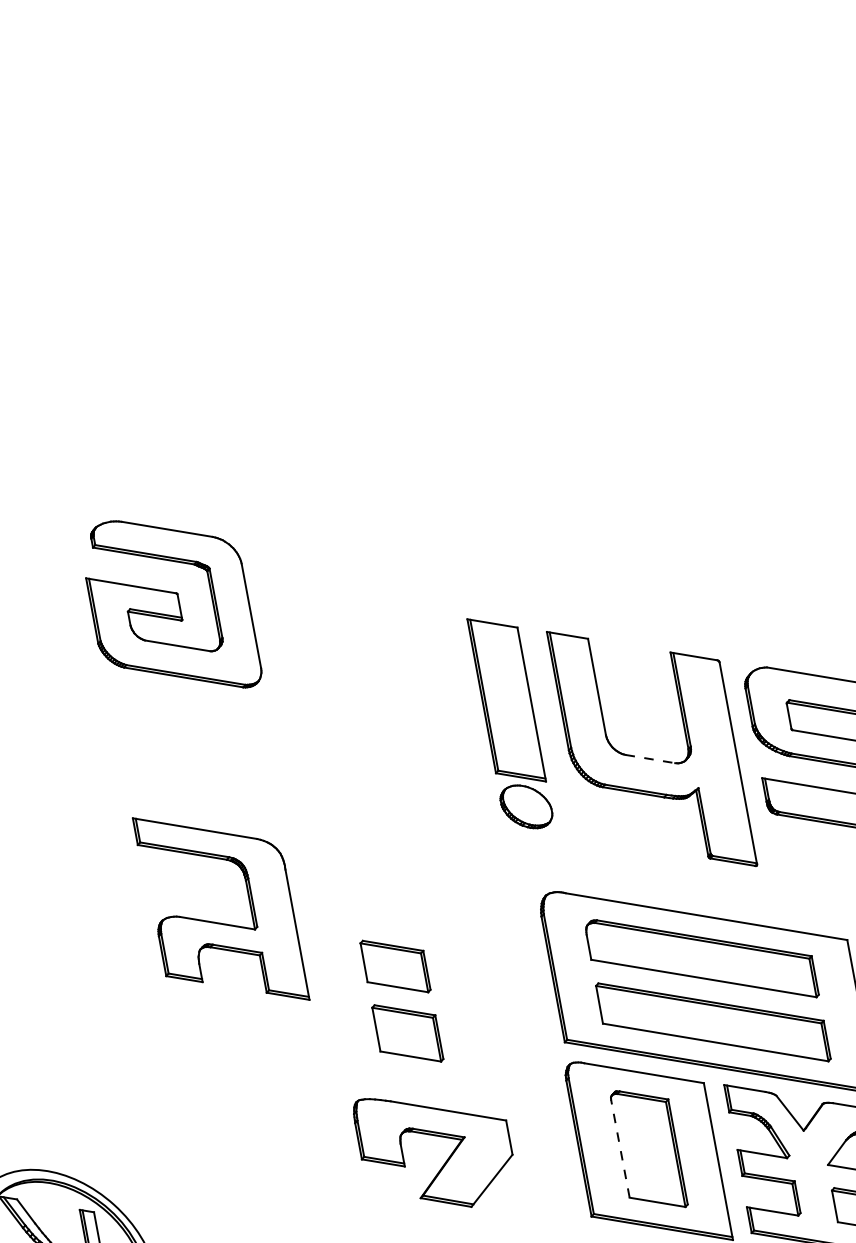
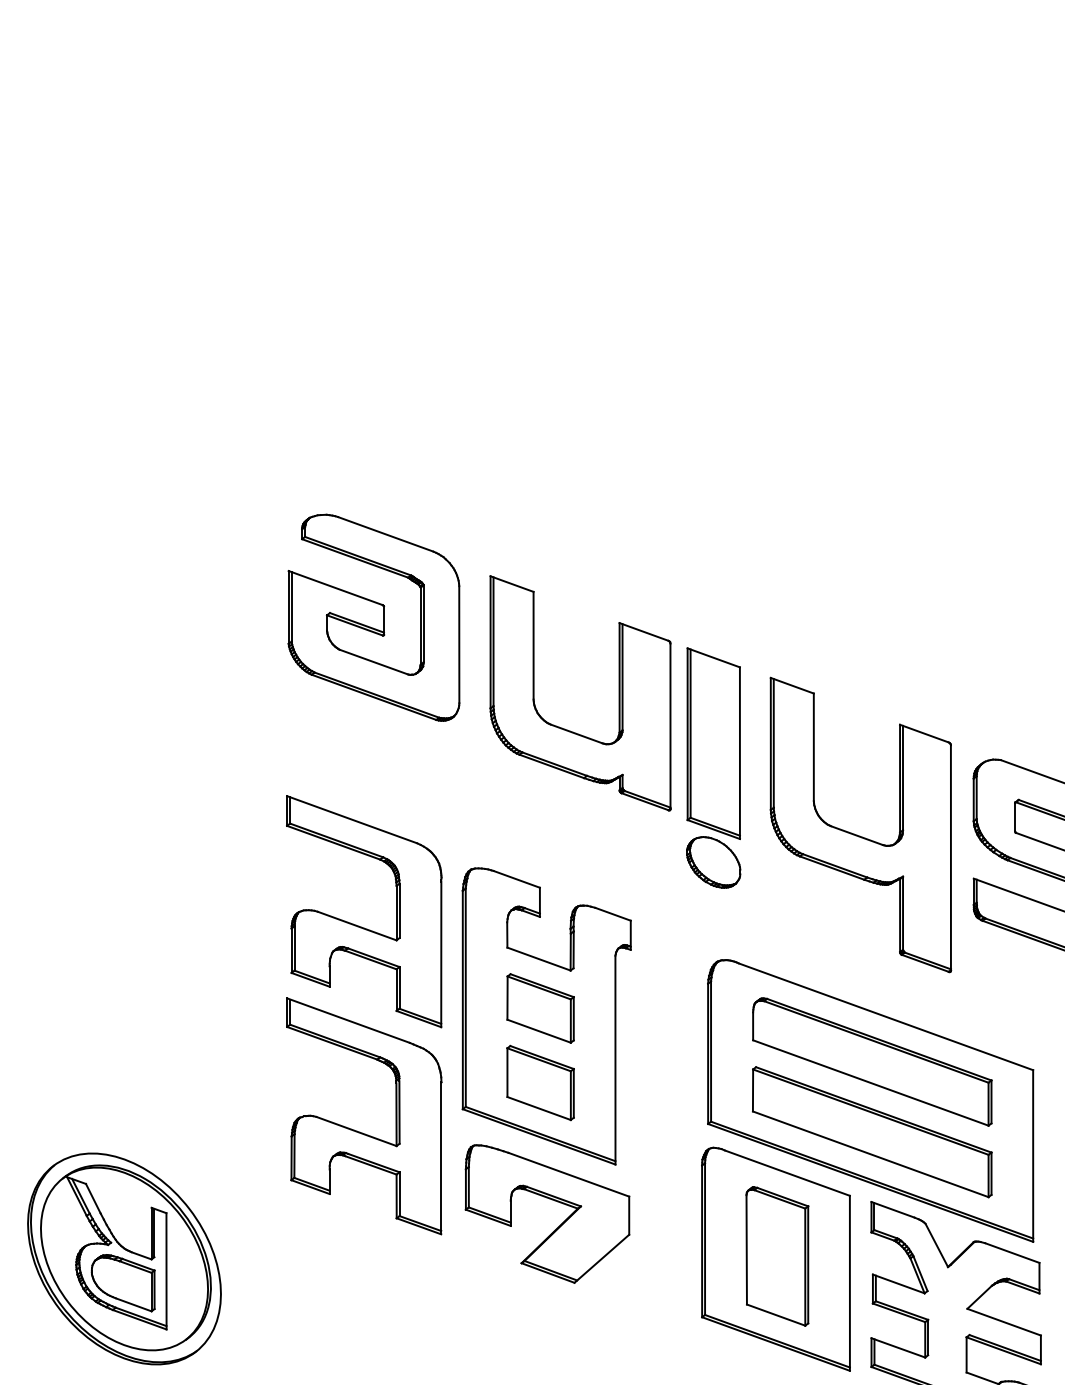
part: (169, 605) -> (373, 617), moved
part: (412, 671) -> (618, 693), added
line: (649, 759) -> (856, 835), dashed -> solid
part: (402, 972) -> (546, 1016), added
part: (251, 1106) -> (357, 1130), added
line: (620, 1148) -> (746, 1249), dashed -> solid

